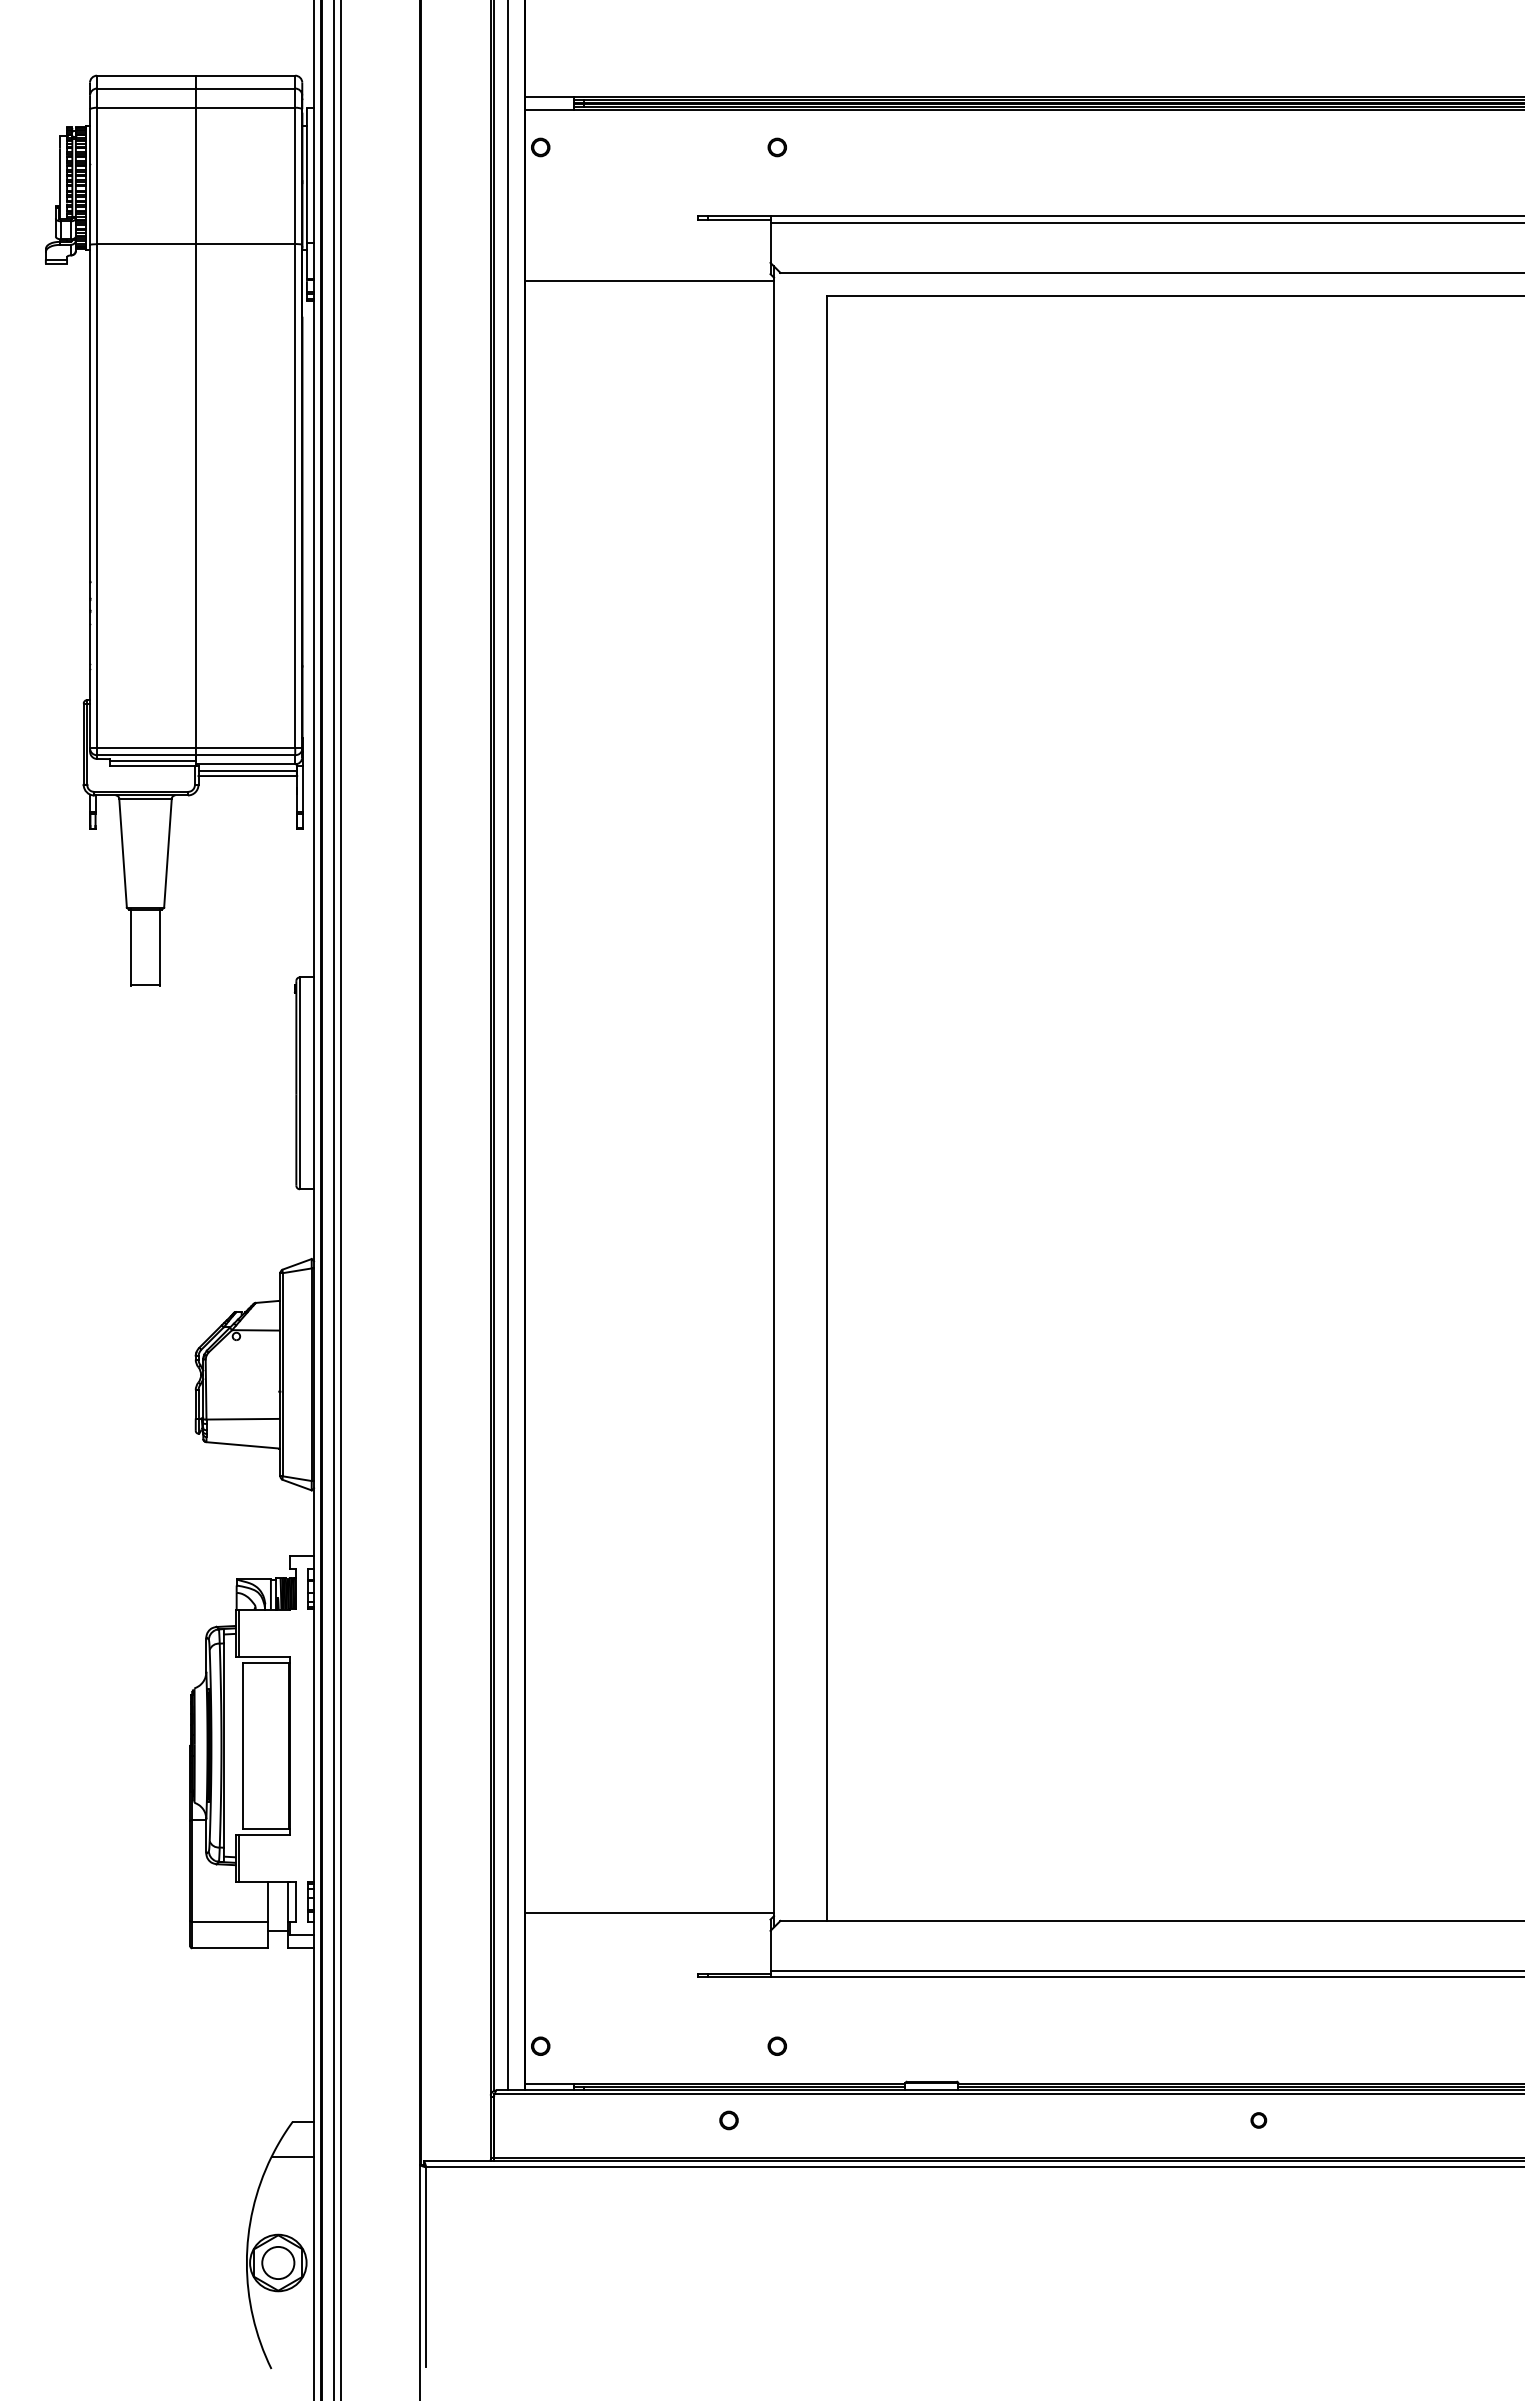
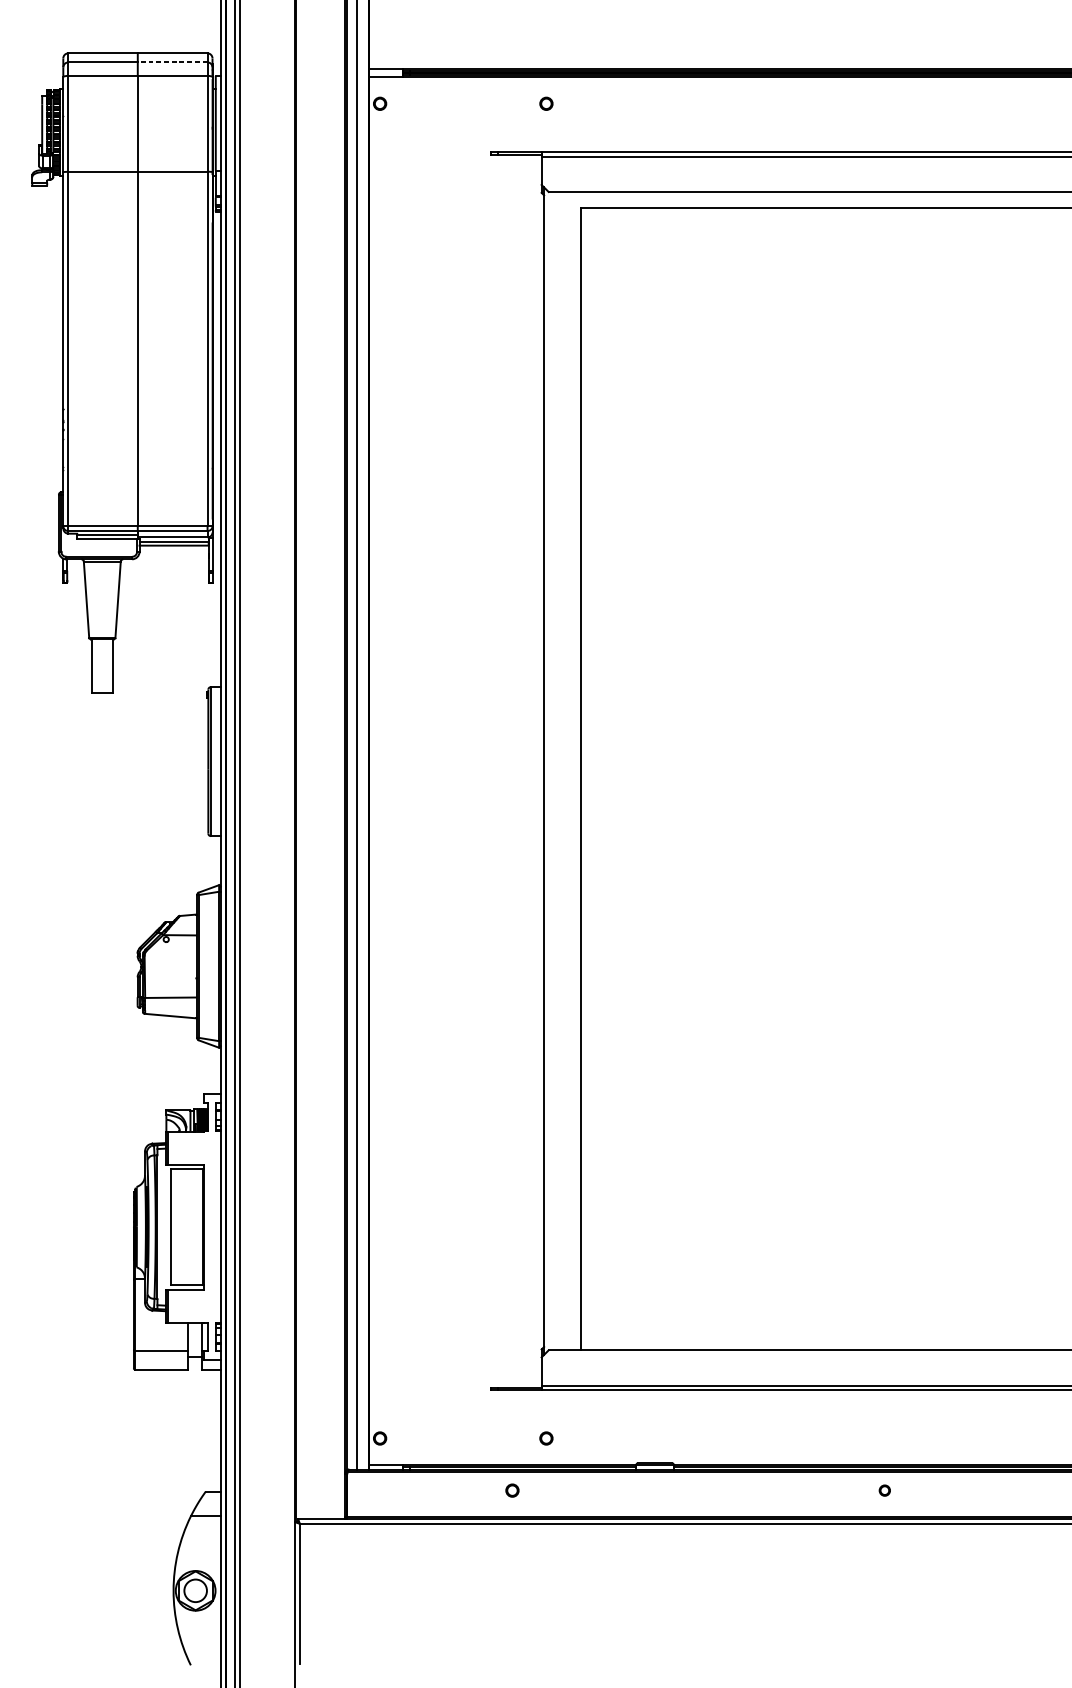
line: (245, 88) -> (172, 62), solid -> dashed
line: (649, 280) -> (456, 197), removed
line: (649, 1913) -> (456, 1345), removed

